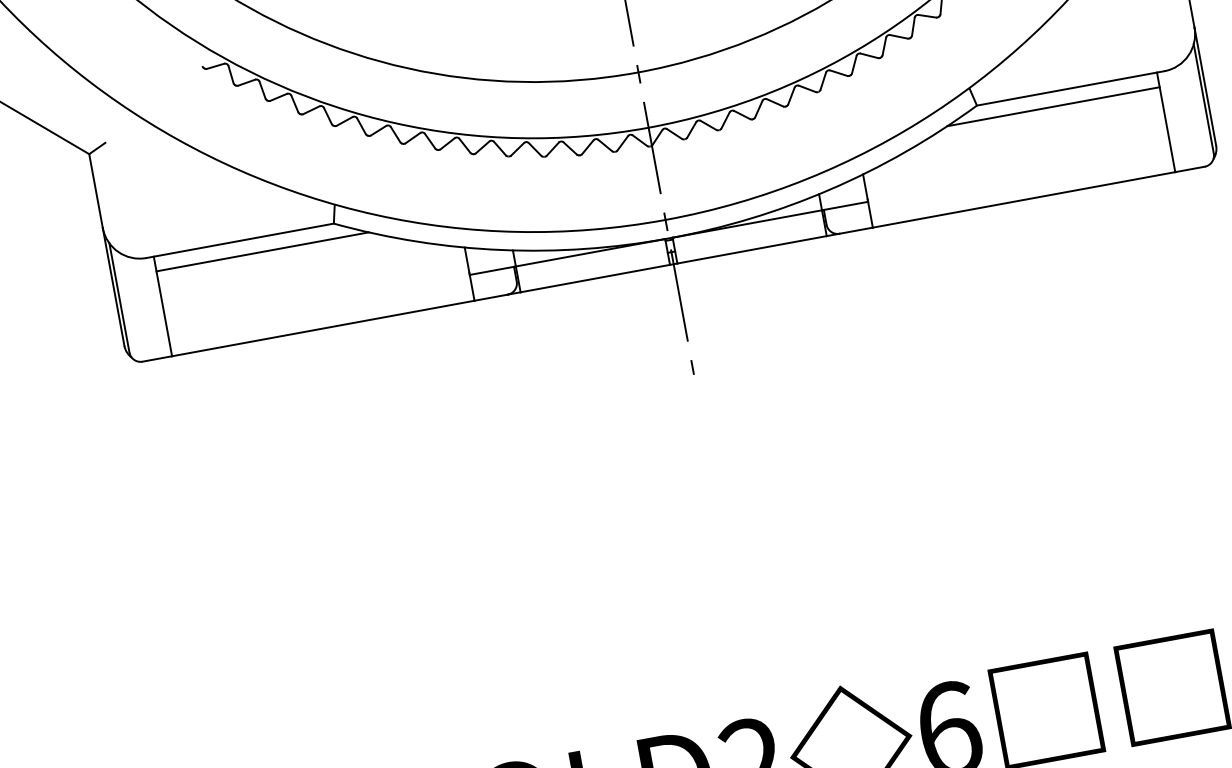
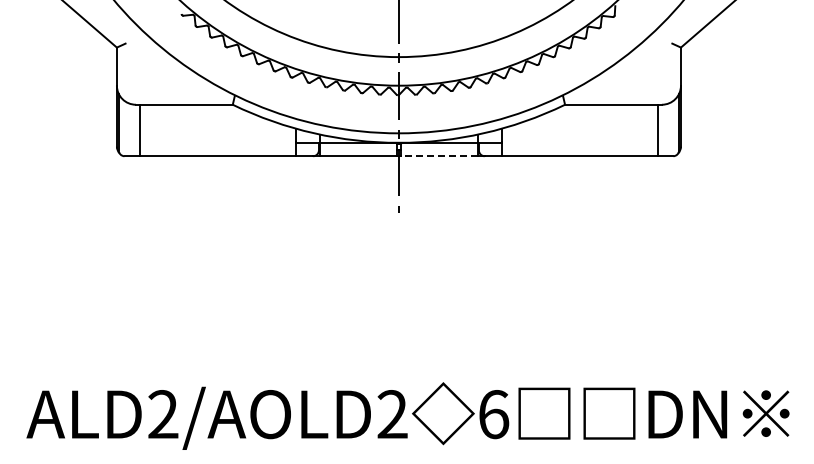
line: (1054, 106) -> (603, 112), removed
line: (752, 250) -> (439, 156), solid -> dashed
line: (262, 252) -> (194, 112), removed

